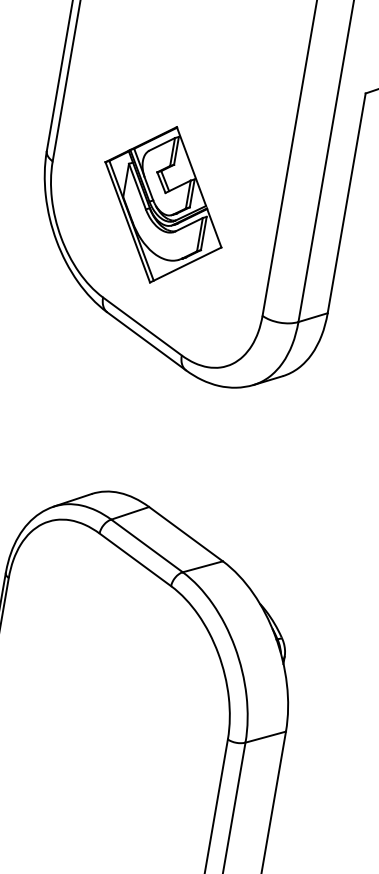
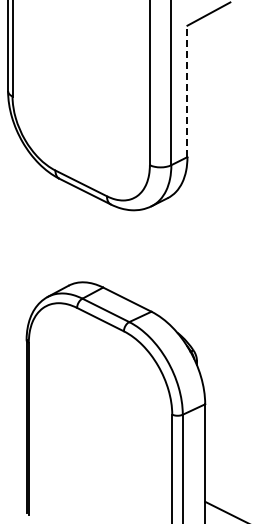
line: (346, 203) -> (187, 91), solid -> dashed
part: (163, 204) -> (81, 110), removed

